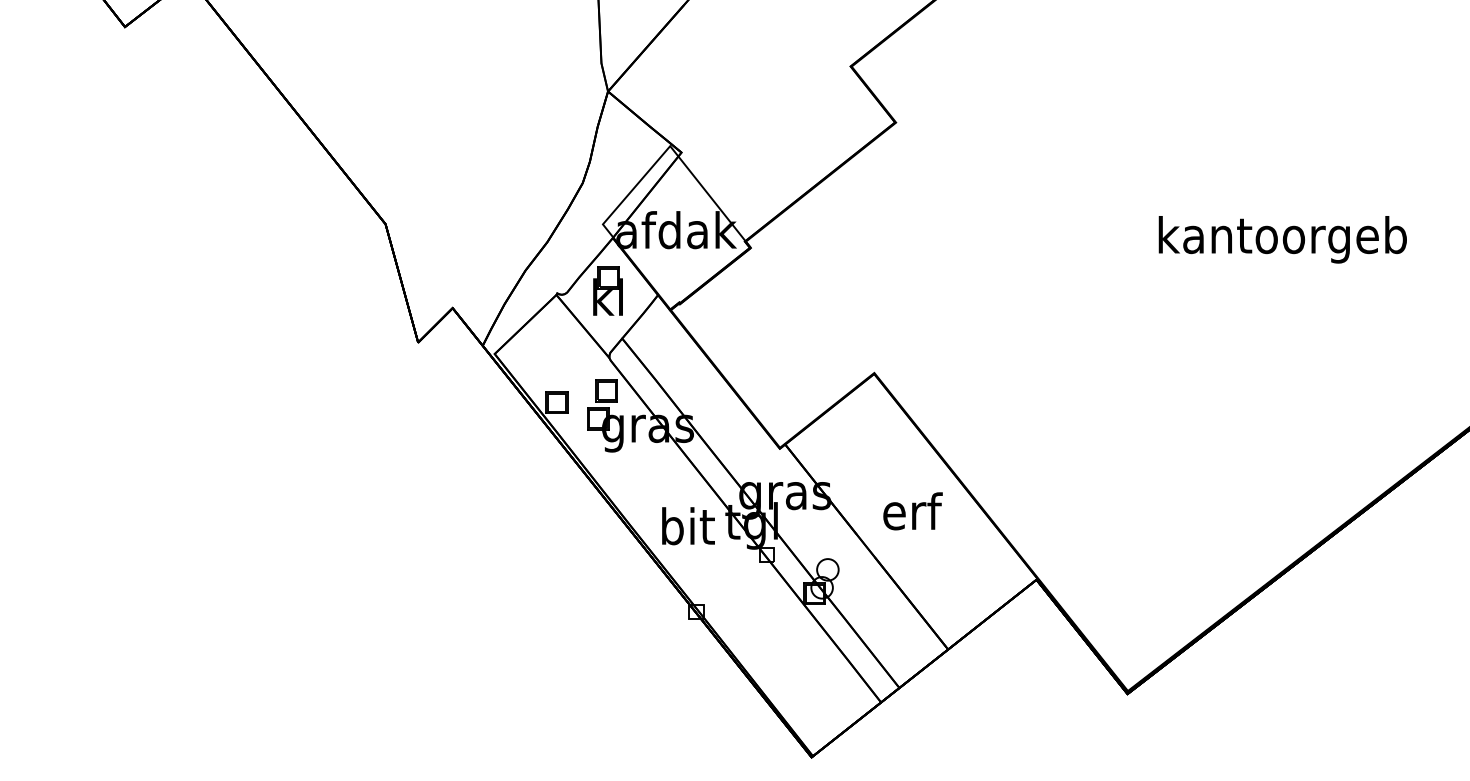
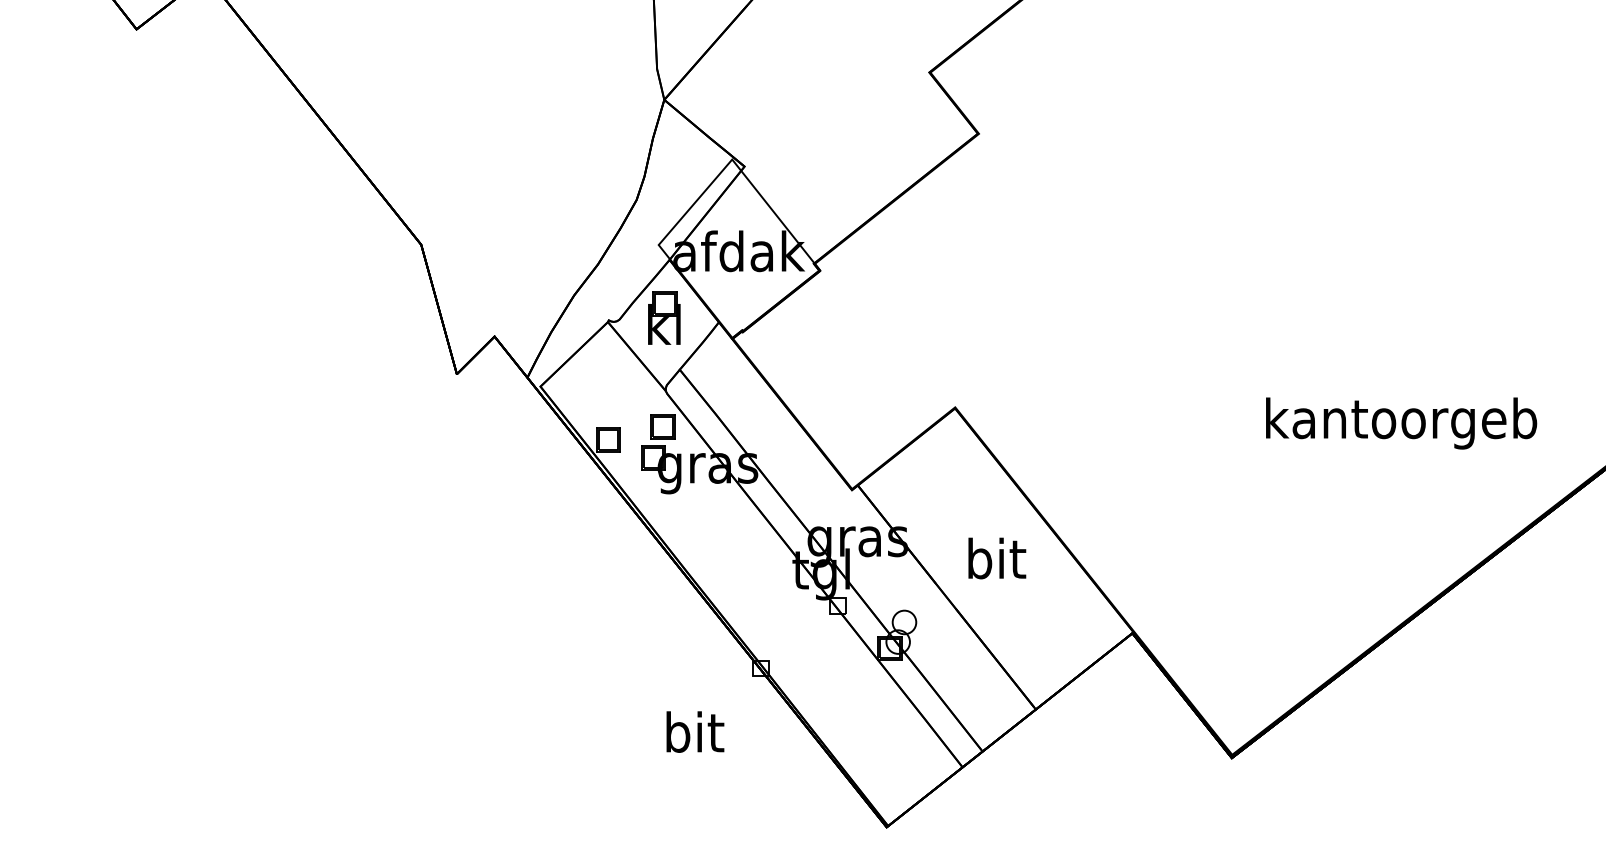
text: (1282, 239) -> (1401, 423), moved
text: (912, 511) -> (996, 558), erf -> bit
text: (688, 526) -> (695, 732), moved

